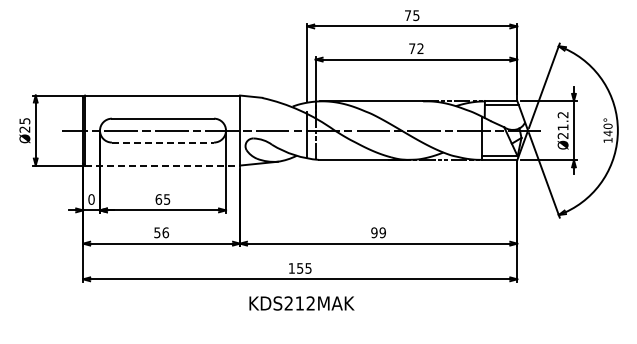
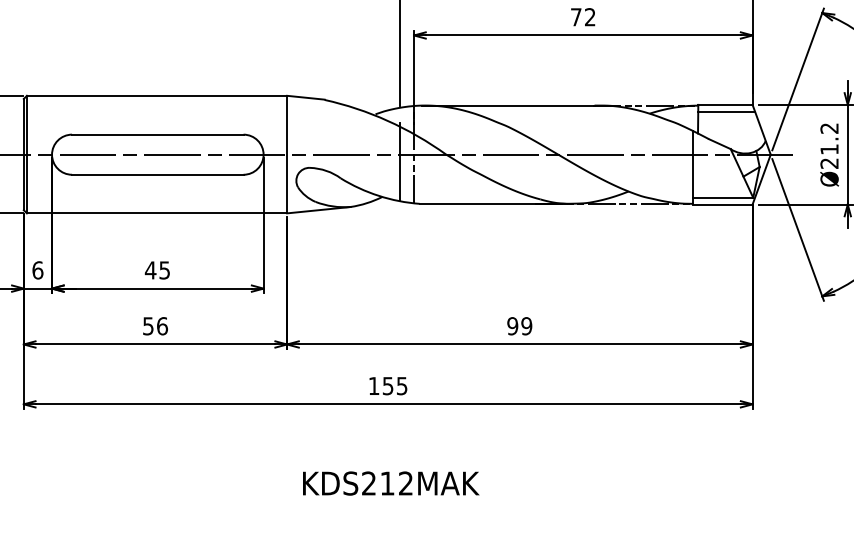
line: (163, 142) -> (158, 174), dashed -> solid
line: (163, 165) -> (158, 213), dashed -> solid
text: (91, 199) -> (37, 270), 0 -> 6
text: (158, 199) -> (150, 270), 65 -> 45
text: (301, 303) -> (390, 483), moved

